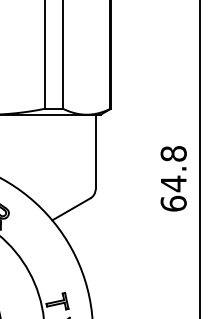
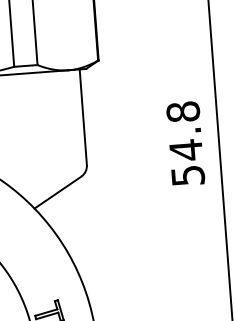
text: (173, 203) -> (187, 175), 64.8 -> 54.8

